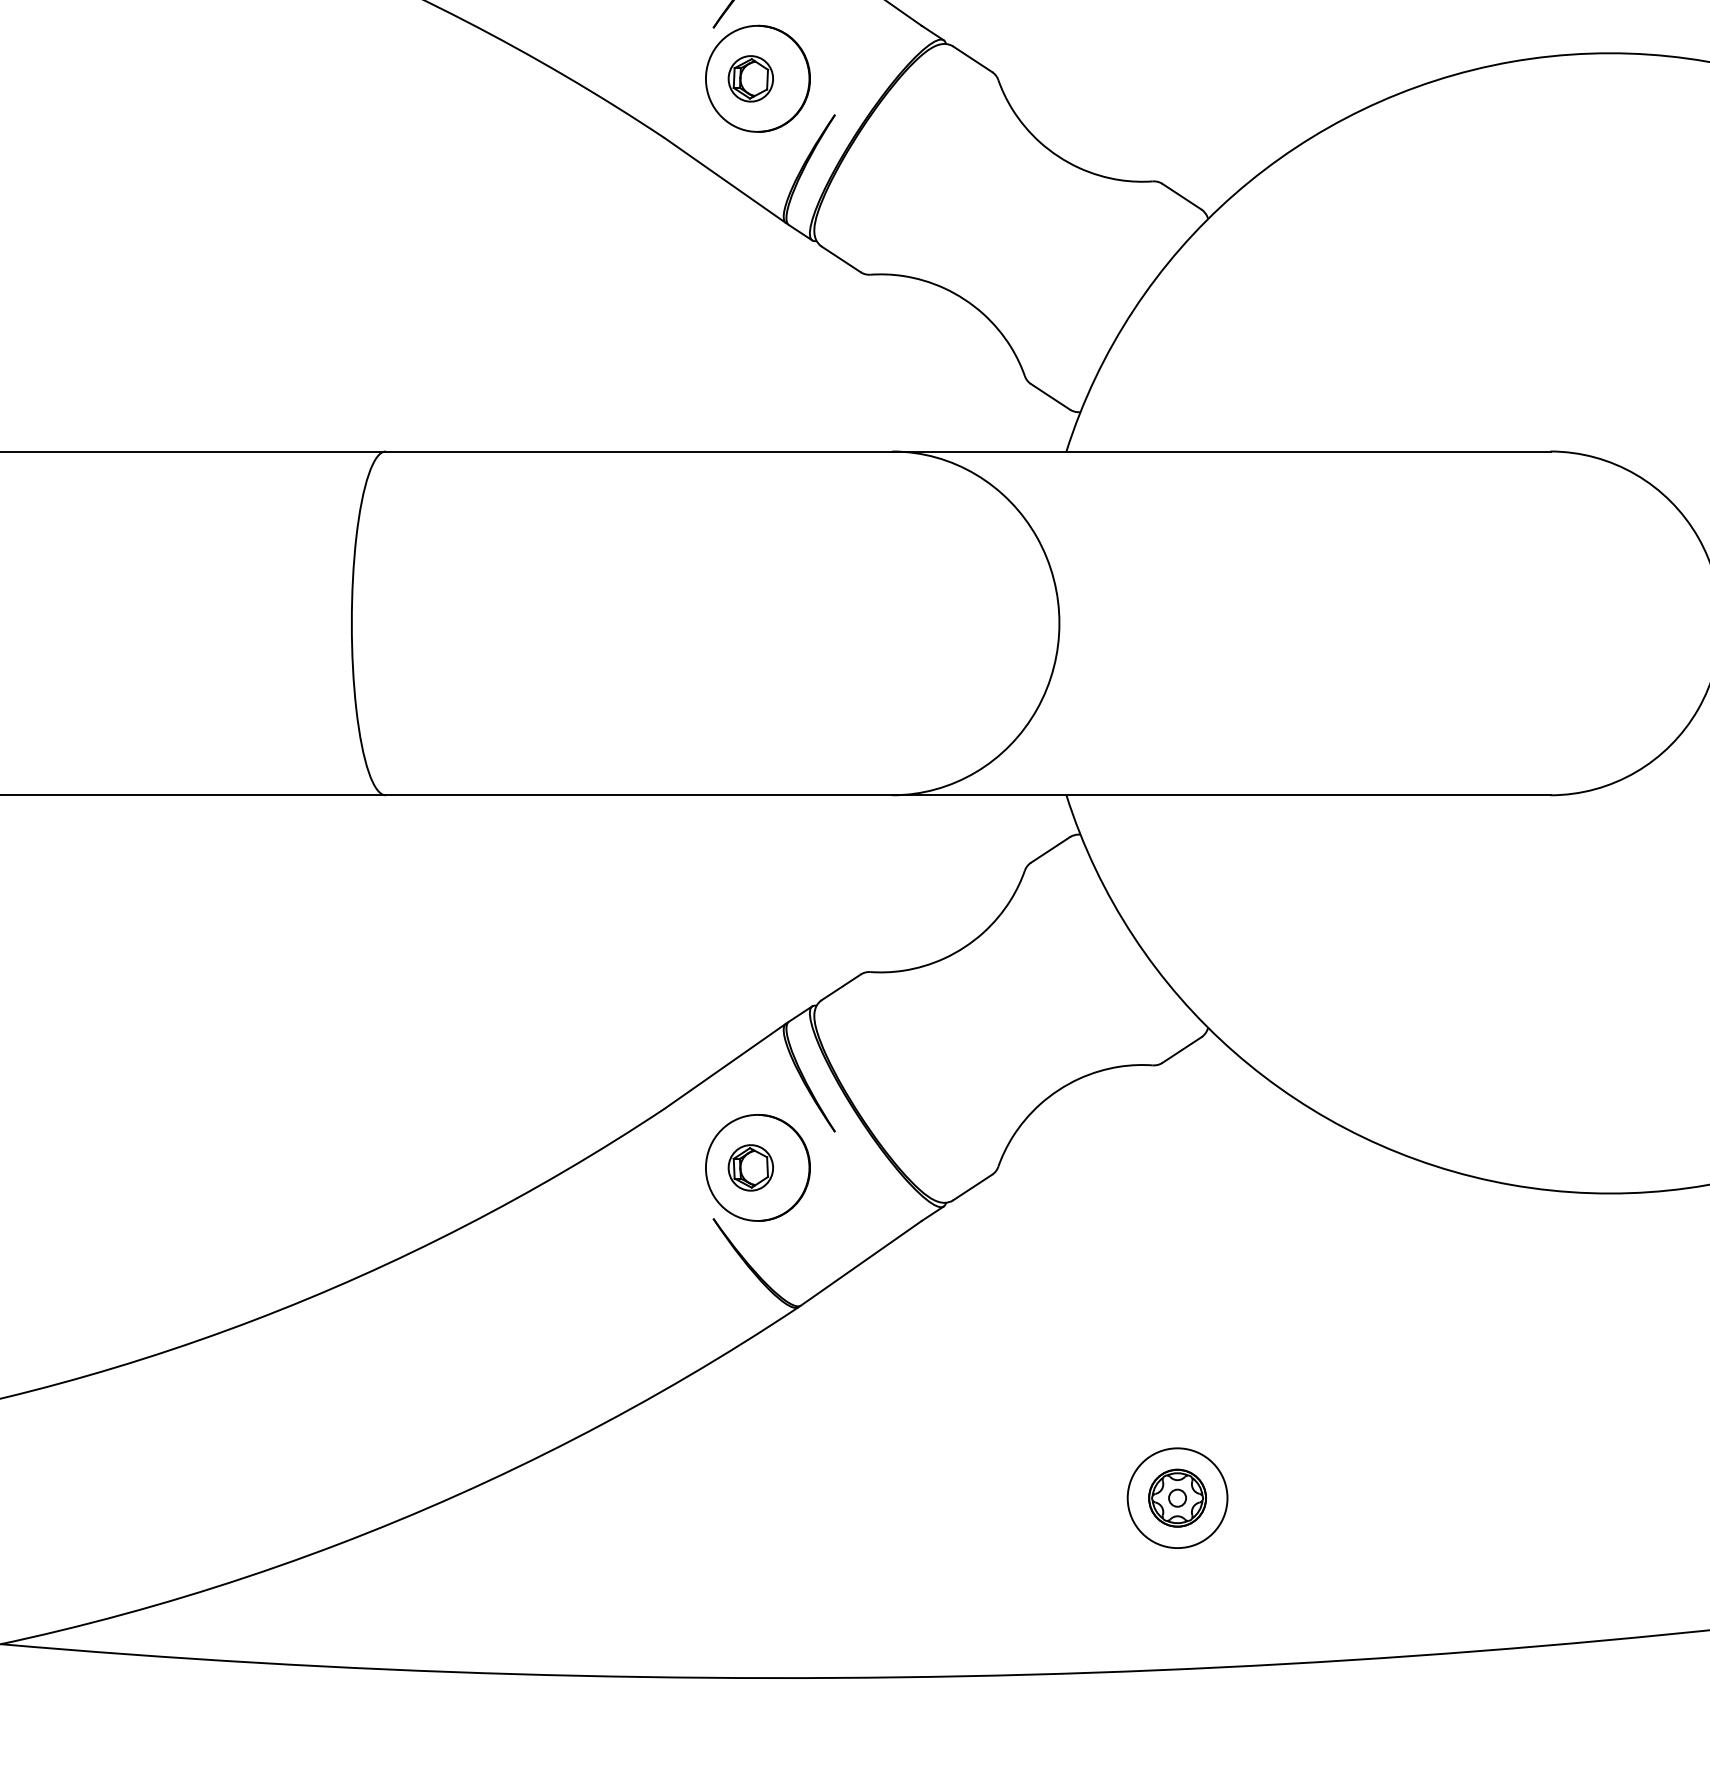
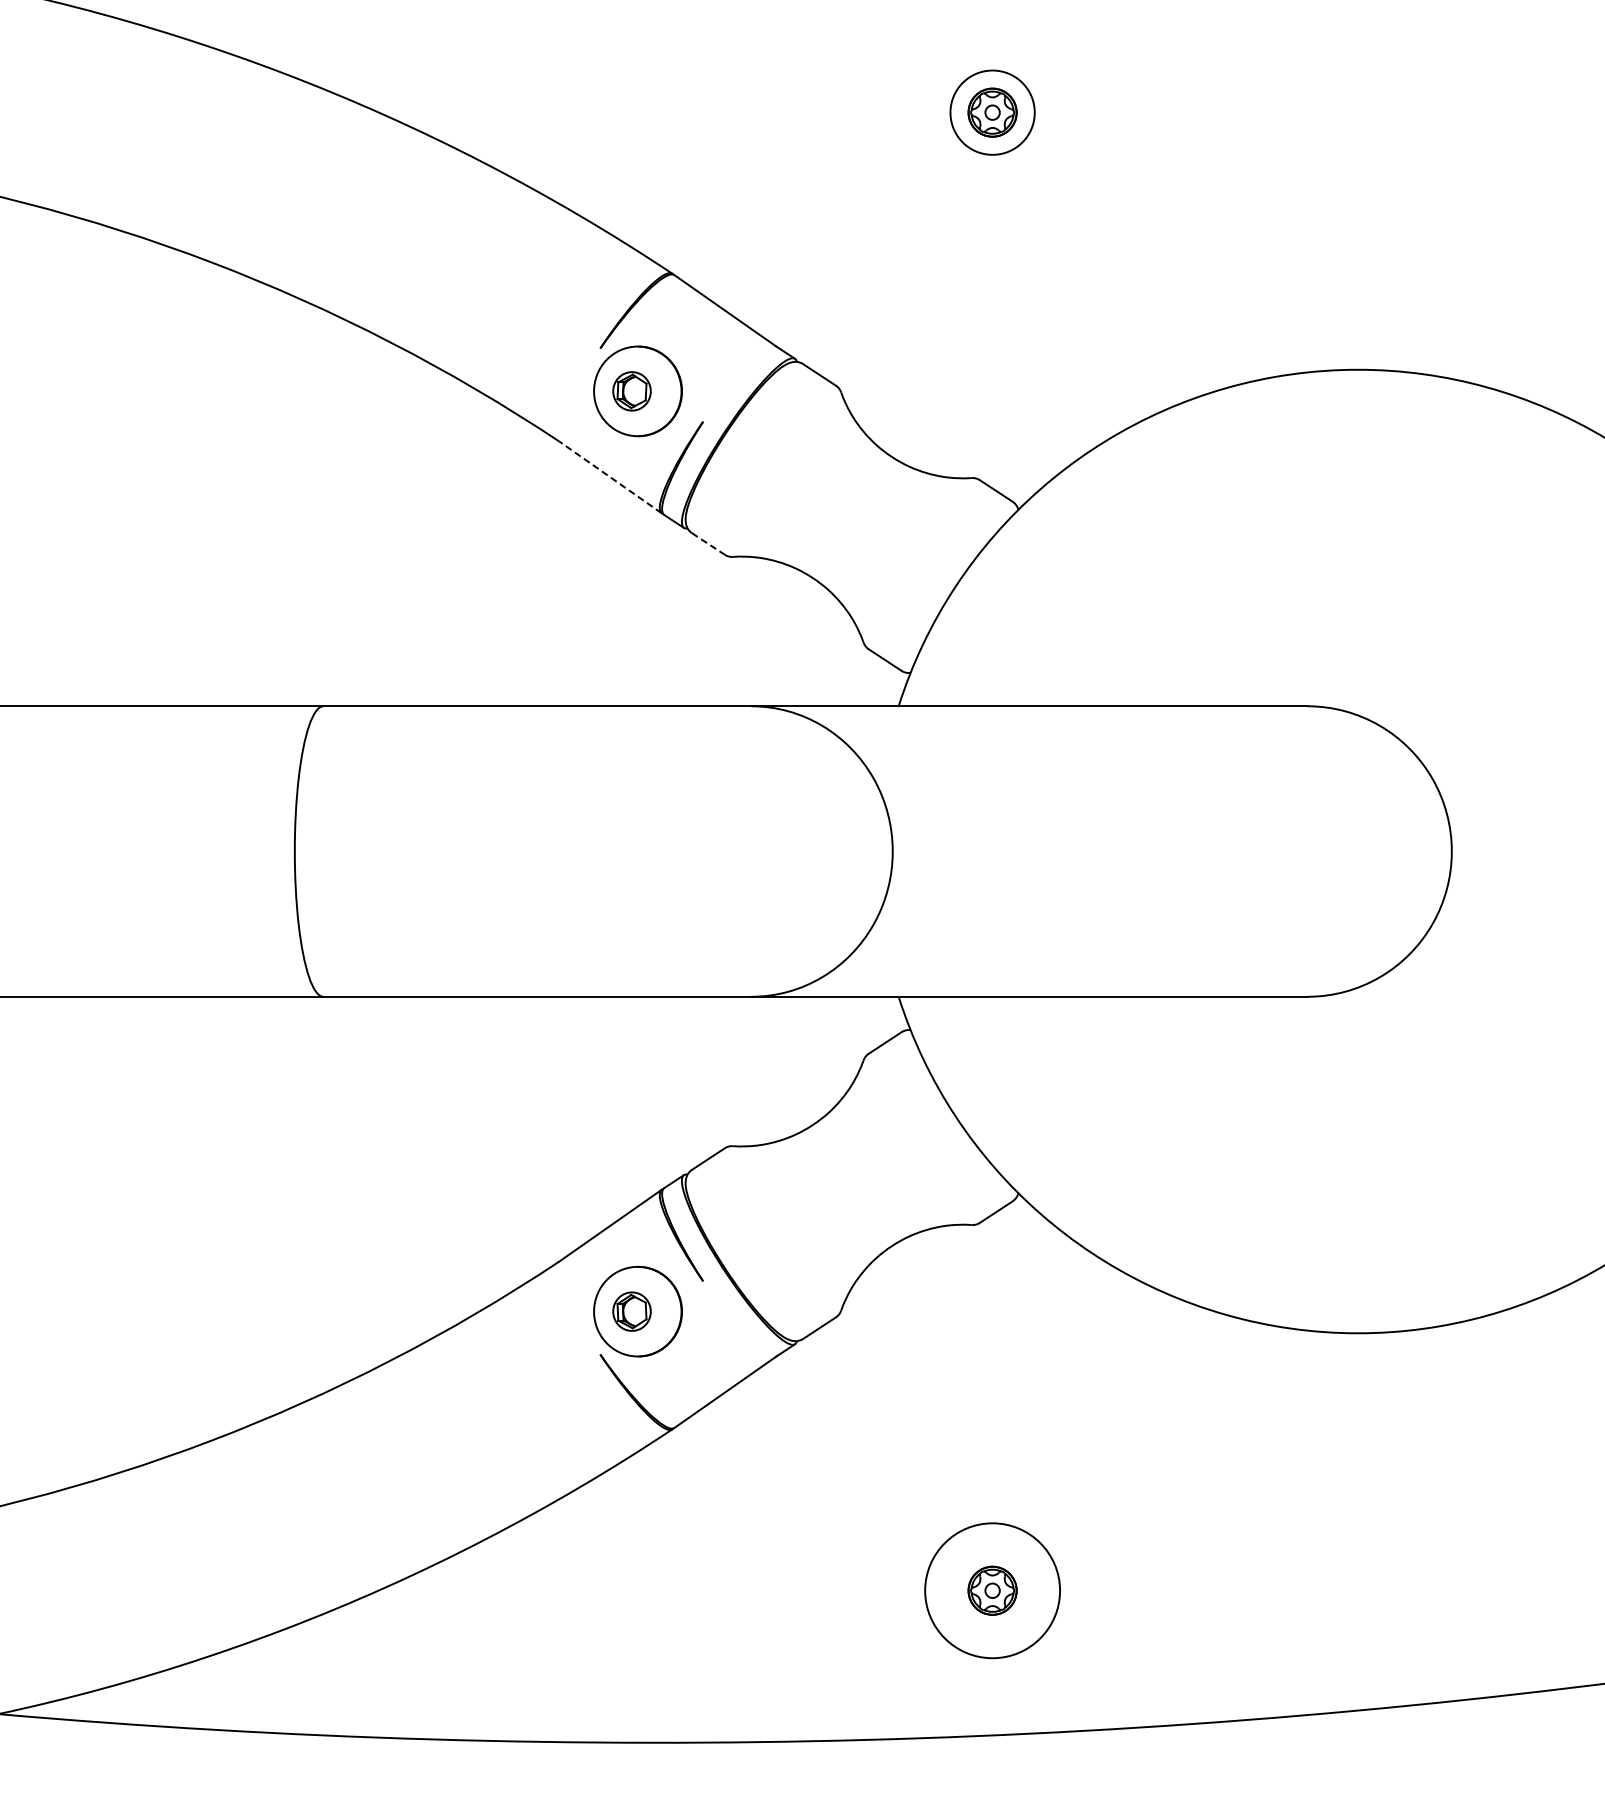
line: (725, 180) -> (610, 477), solid -> dashed
line: (841, 258) -> (708, 543), solid -> dashed
circle: (1177, 1497) -> (992, 1590), size x1.6

